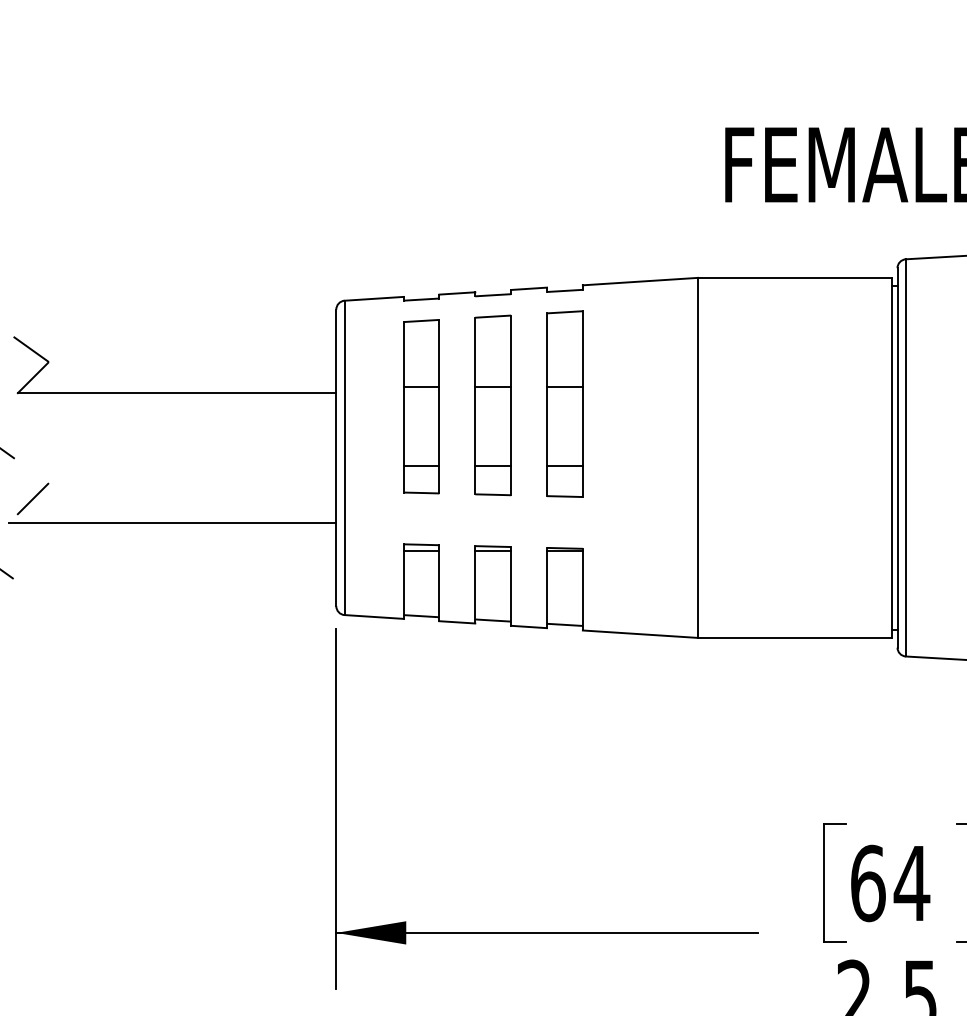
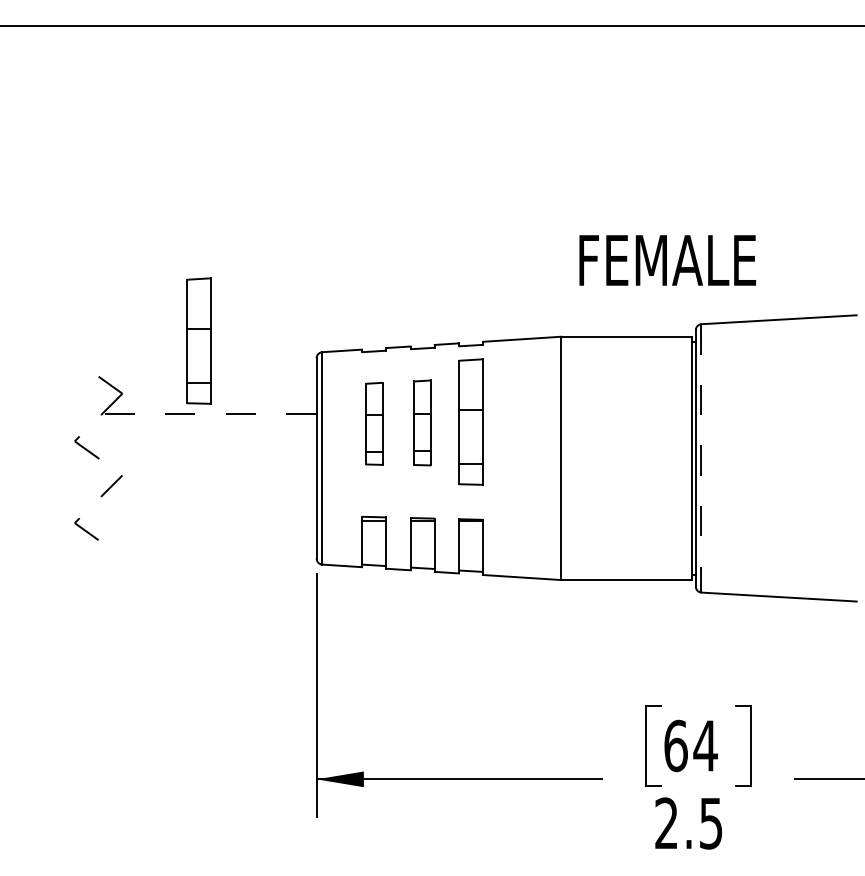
part: (161, 283) -> (198, 340), added
line: (176, 392) -> (208, 414), solid -> dashed
part: (492, 404) -> (422, 422), size x0.7
part: (420, 406) -> (373, 423), size x0.7
line: (905, 458) -> (701, 458), solid -> dashed
line: (171, 523) -> (205, 502), removed

